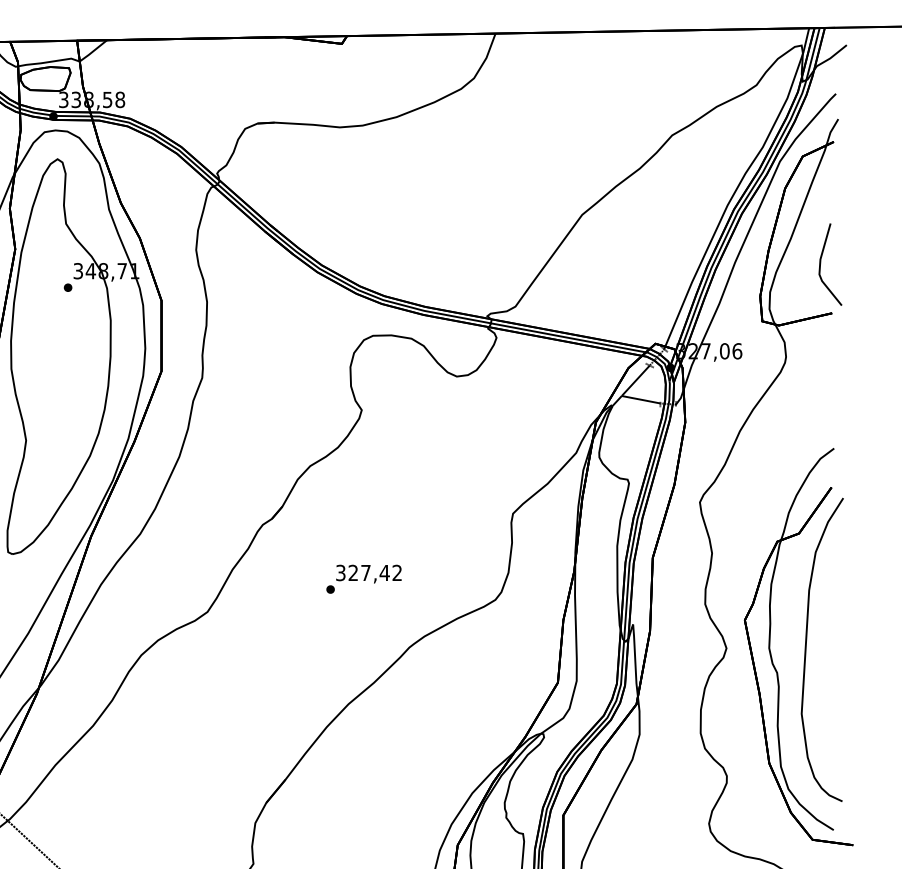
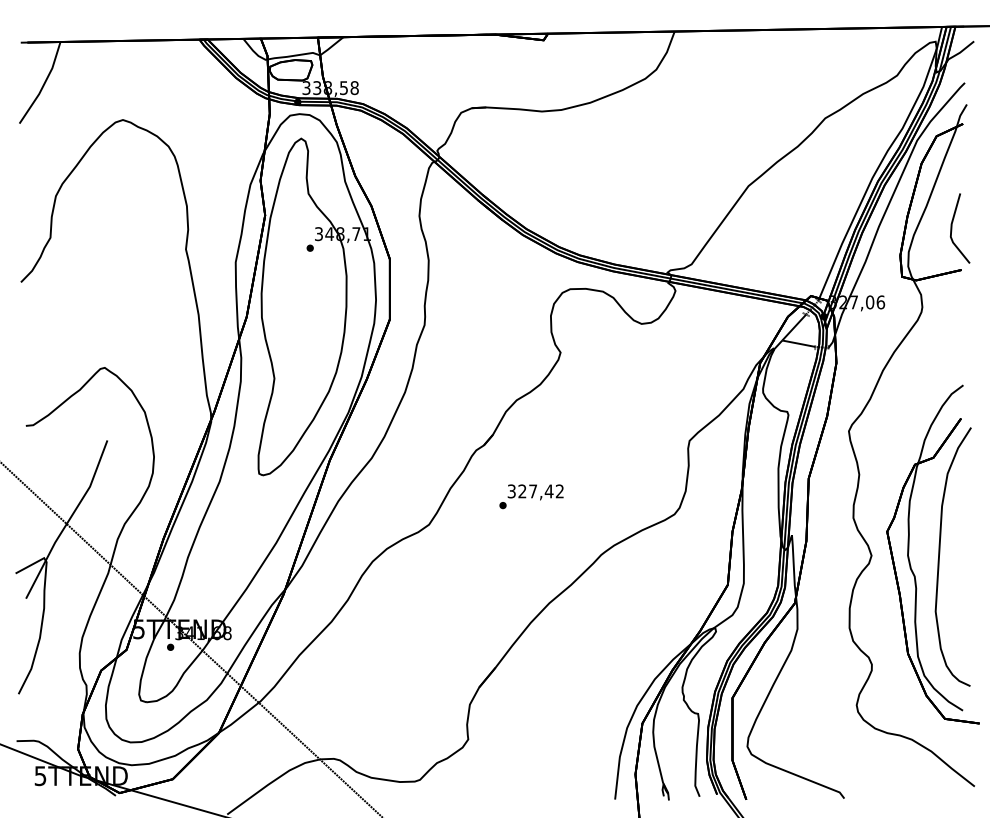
text: (363, 578) -> (531, 496), moved

